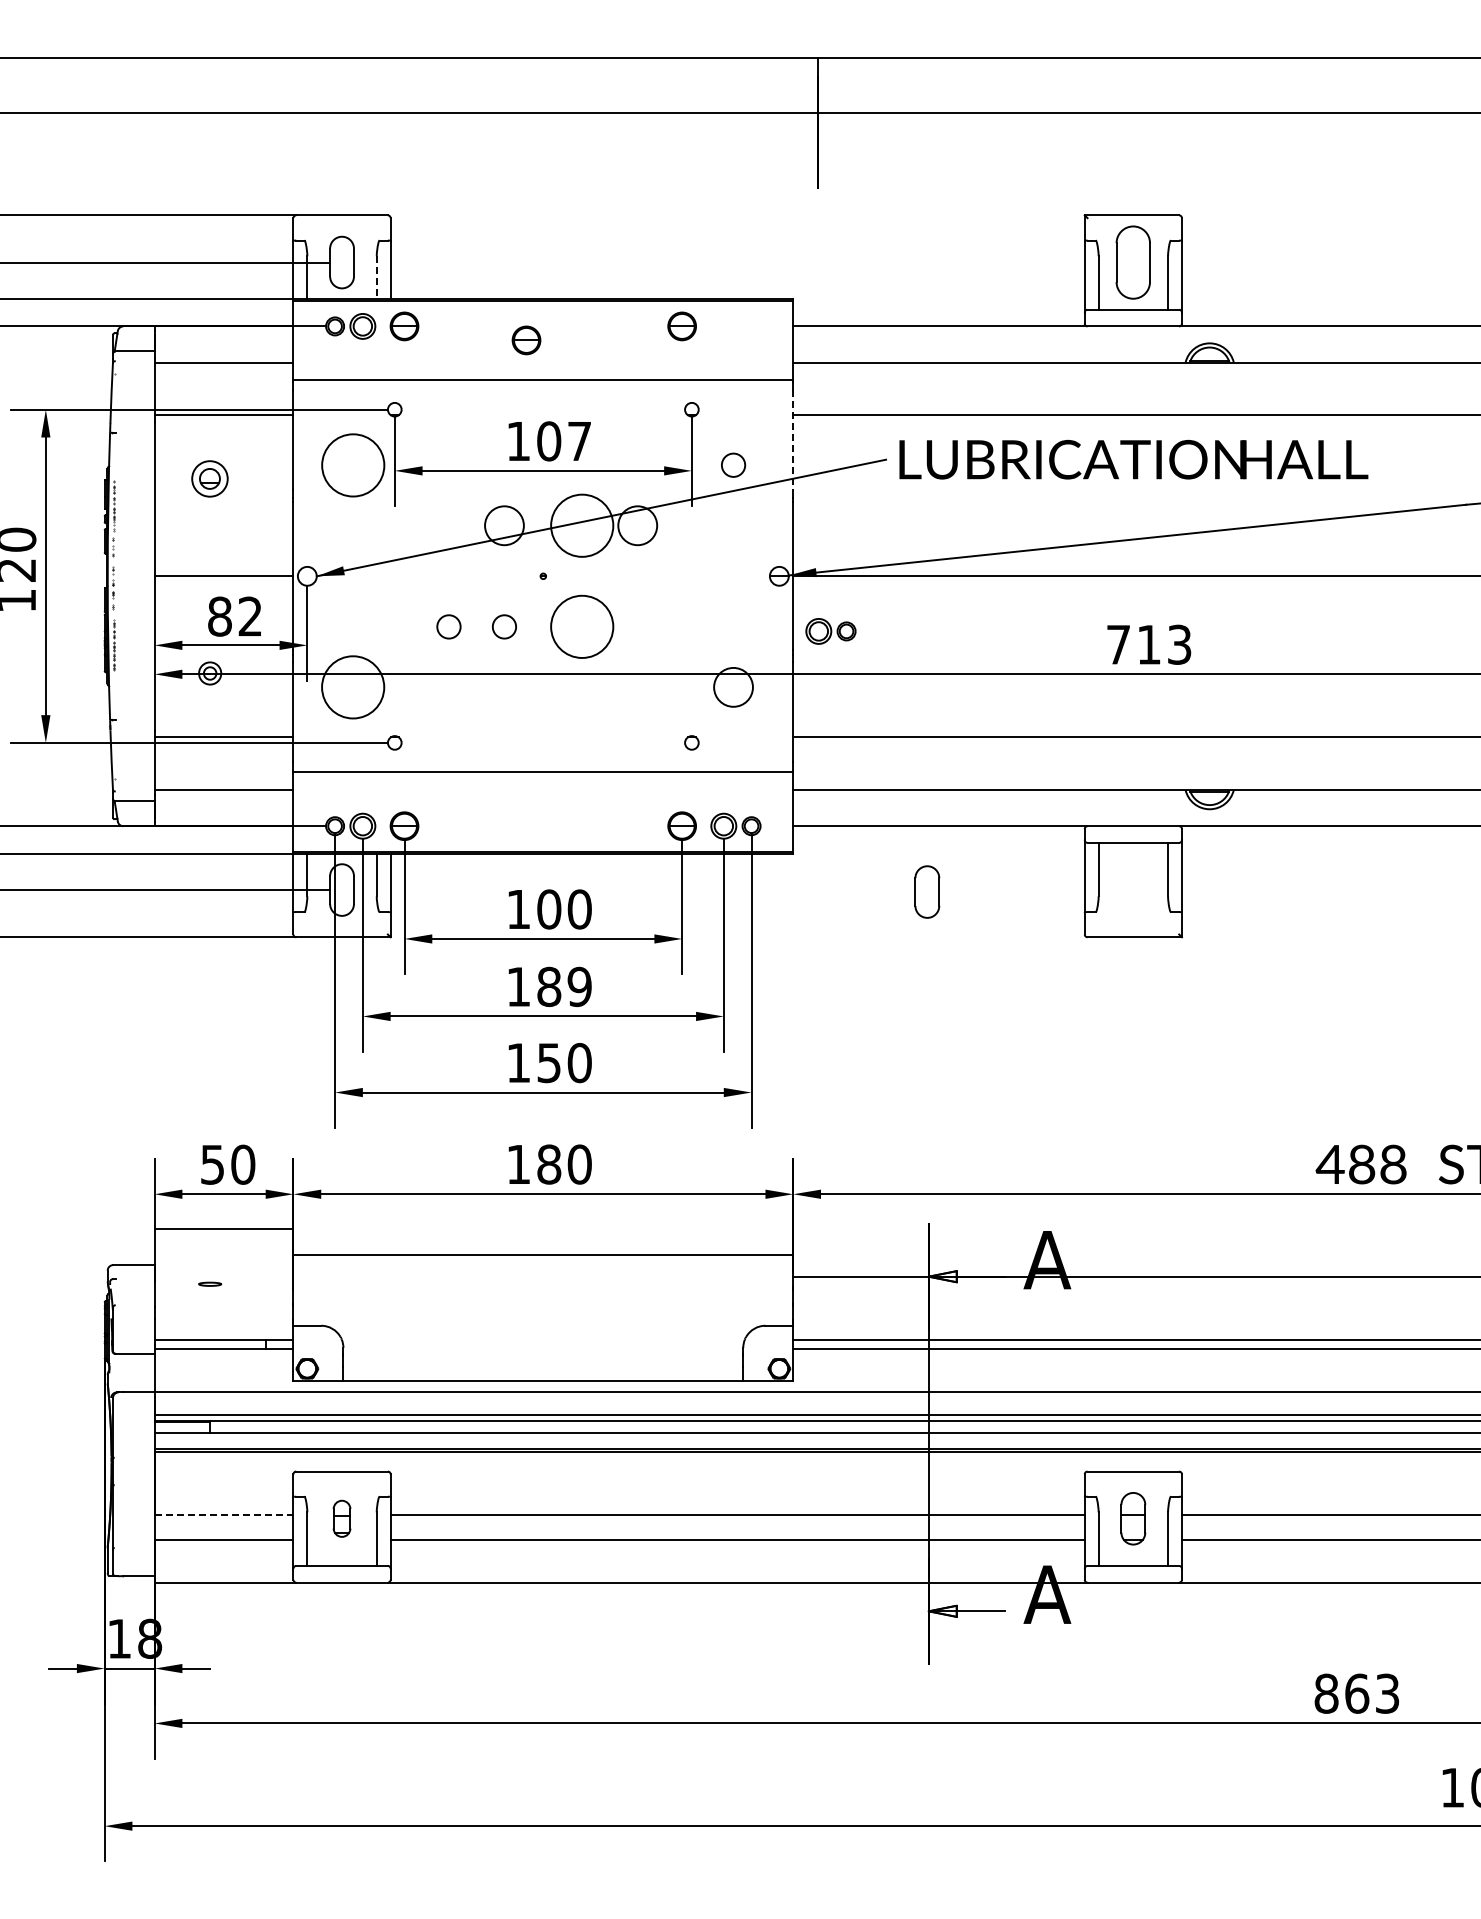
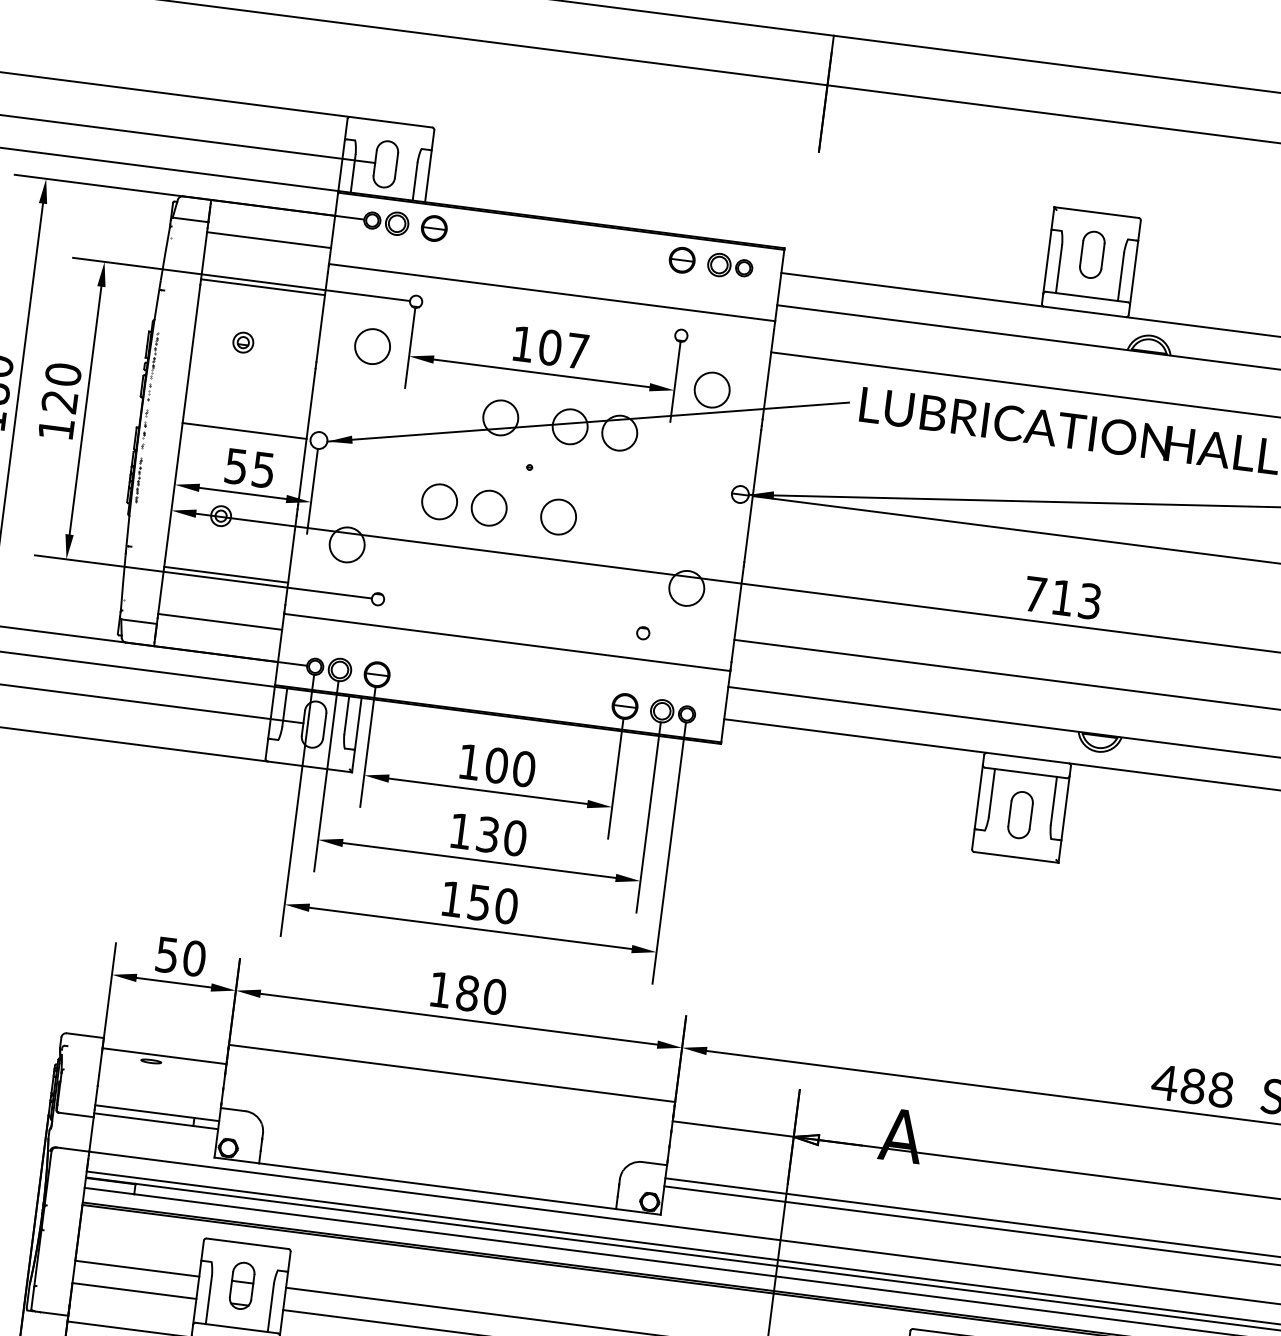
part: (1133, 262) -> (1092, 254), size x0.71
line: (376, 277) -> (414, 181), dashed -> solid
part: (526, 340) -> (541, 255), removed
line: (793, 440) -> (768, 374), dashed -> solid
circle: (352, 464) -> (372, 345), size x0.62
circle: (733, 464) -> (712, 389), size x1.67
part: (210, 479) -> (243, 343), size x0.62
circle: (581, 525) -> (569, 426), size x0.62
text: (234, 616) -> (249, 468), 82 -> 55
circle: (448, 626) -> (439, 501), size x1.67
circle: (504, 626) -> (489, 507), size x1.67
circle: (581, 626) -> (558, 516), size x0.62
part: (830, 631) -> (729, 266), moved
circle: (352, 686) -> (346, 544), size x0.62
part: (927, 891) -> (1020, 814), moved
text: (564, 986) -> (501, 836), 189 -> 130
line: (223, 1228) -> (164, 1056), moved
line: (224, 1514) -> (137, 1268), dashed -> solid
part: (341, 1518) -> (241, 1285), size x1.43

